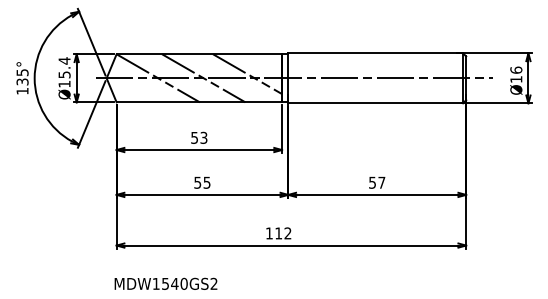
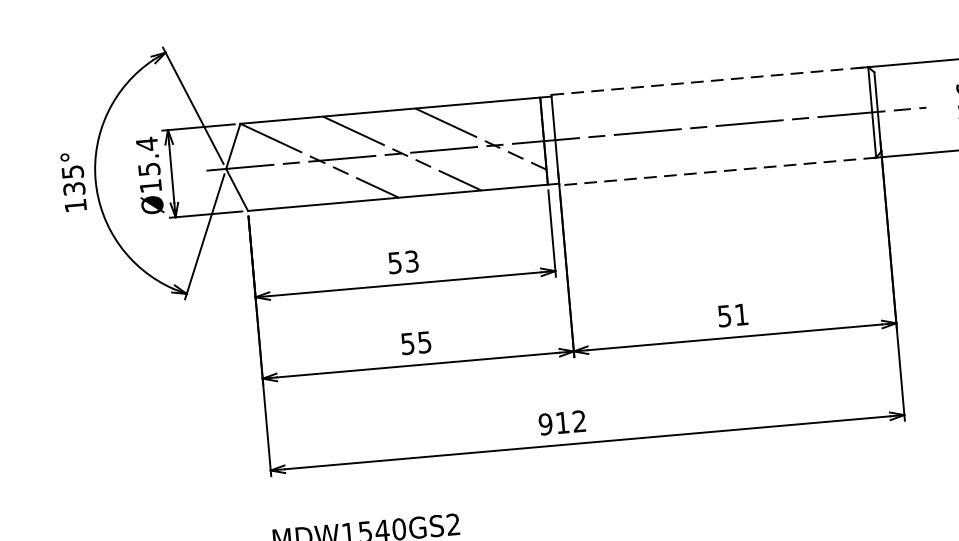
line: (376, 53) -> (711, 81), solid -> dashed
line: (375, 103) -> (717, 171), solid -> dashed
text: (381, 182) -> (740, 314), 57 -> 51
text: (268, 233) -> (544, 424), 112 -> 912

